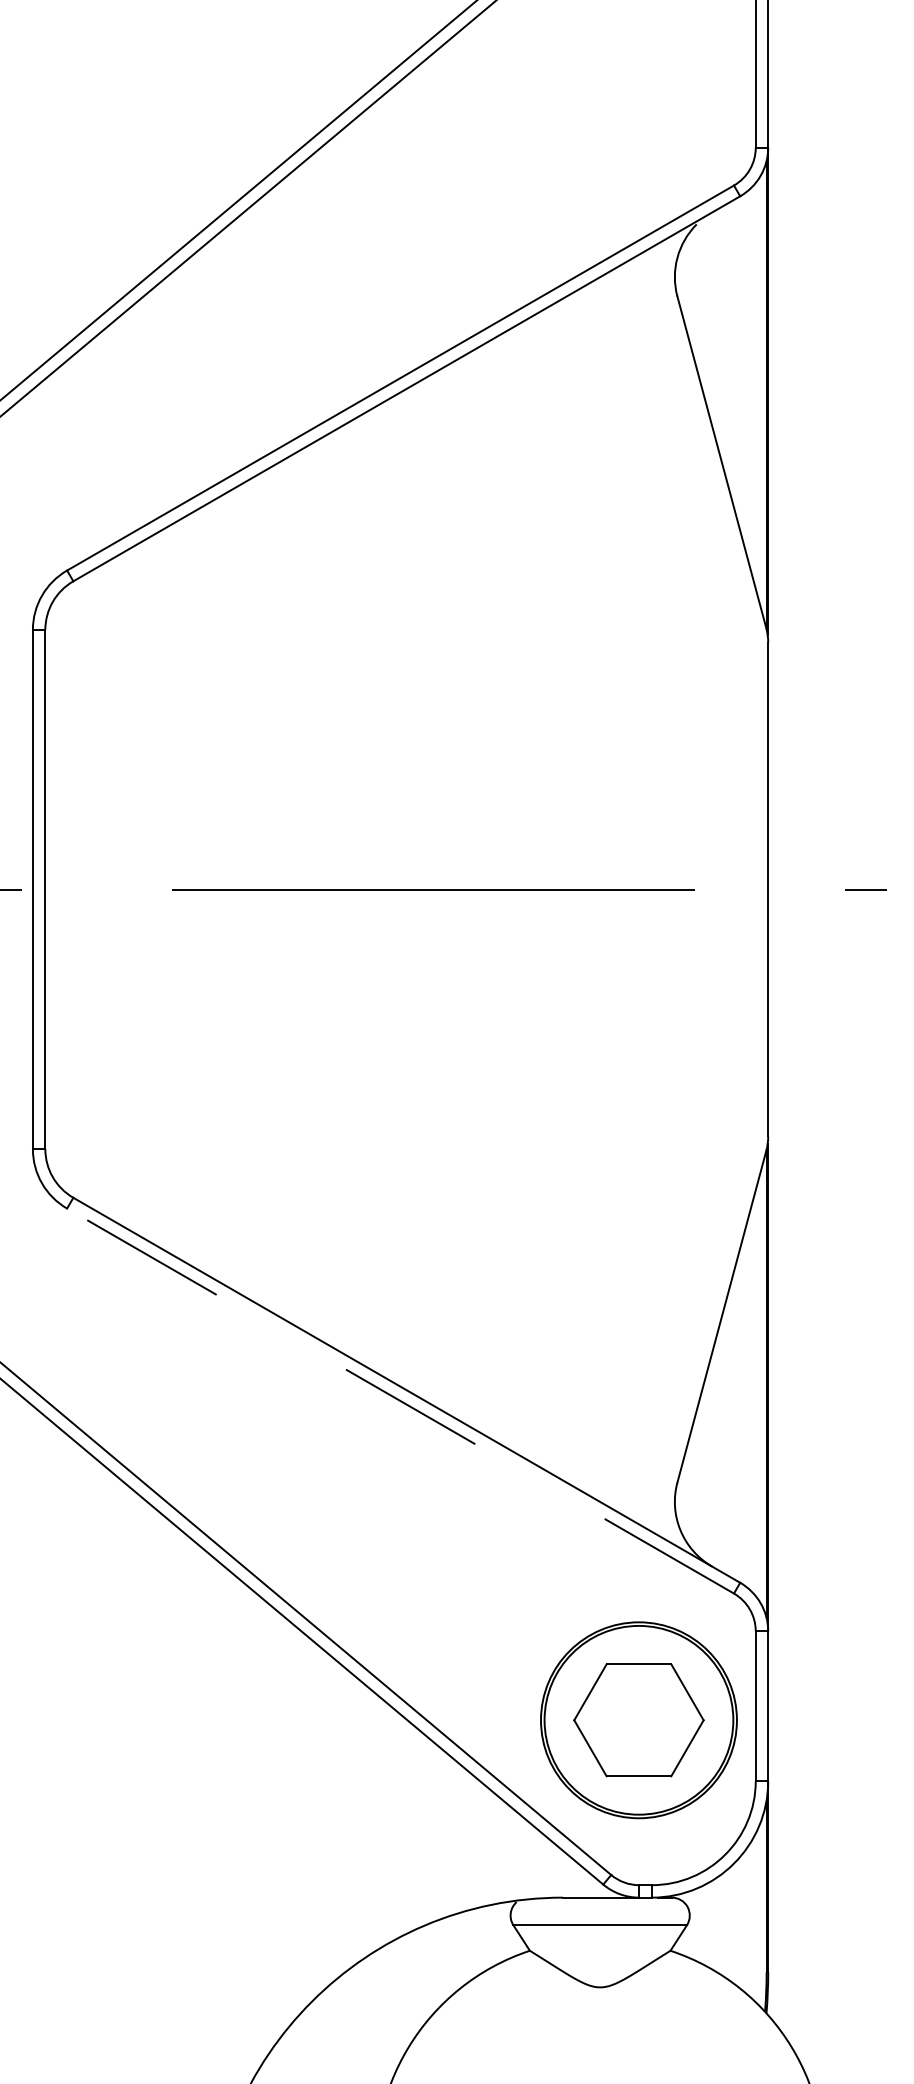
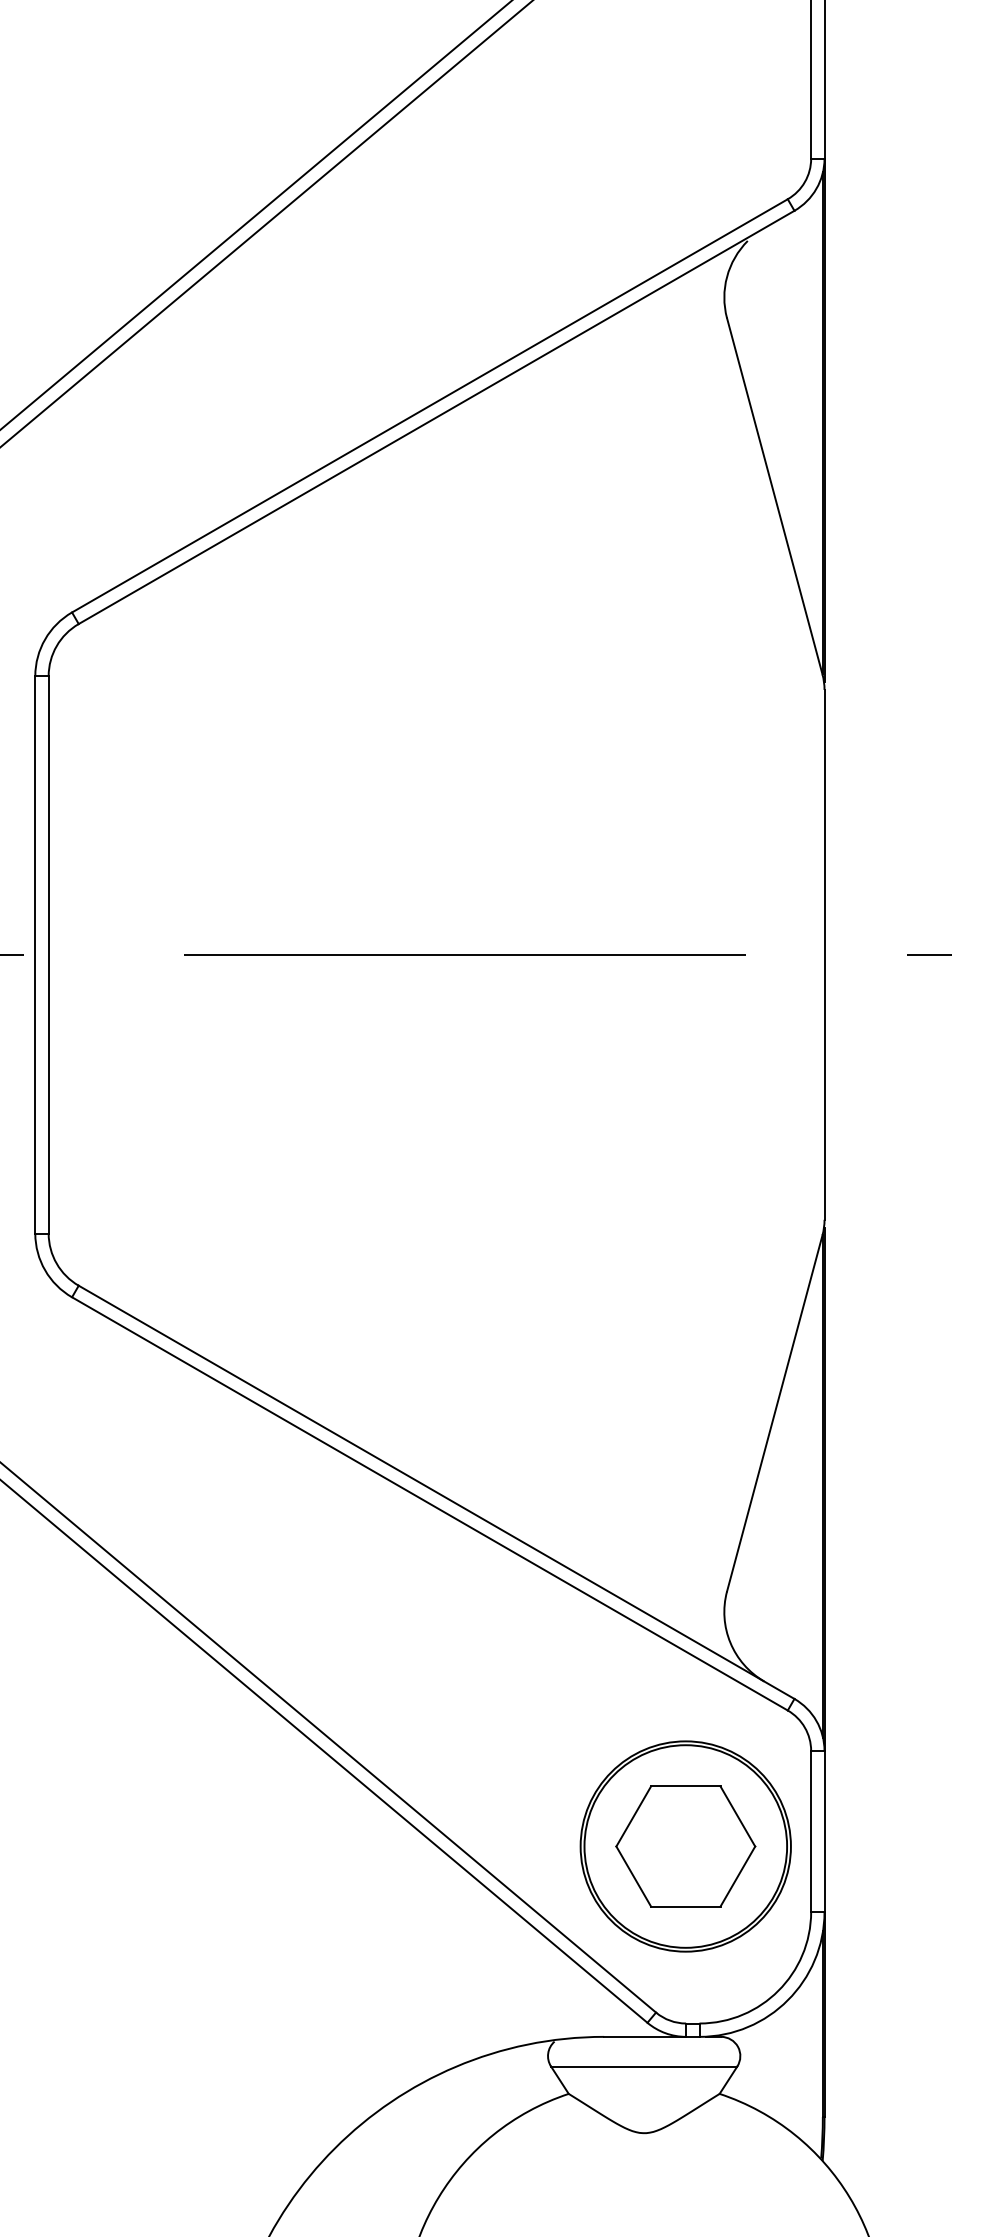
line: (400, 1400) -> (429, 1503), dashed -> solid

